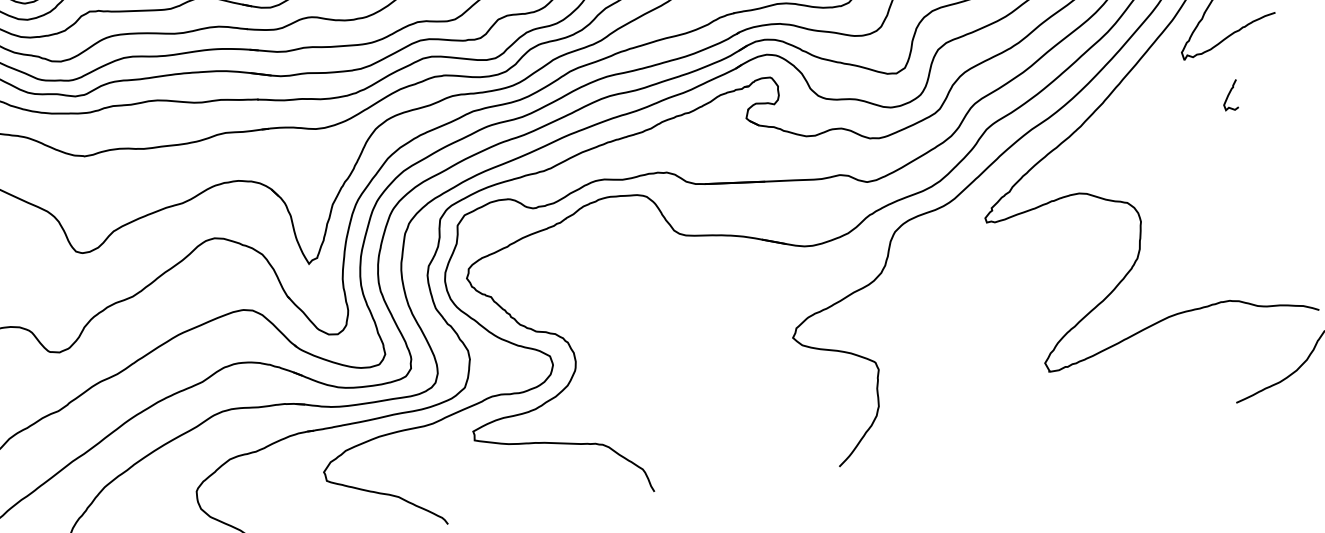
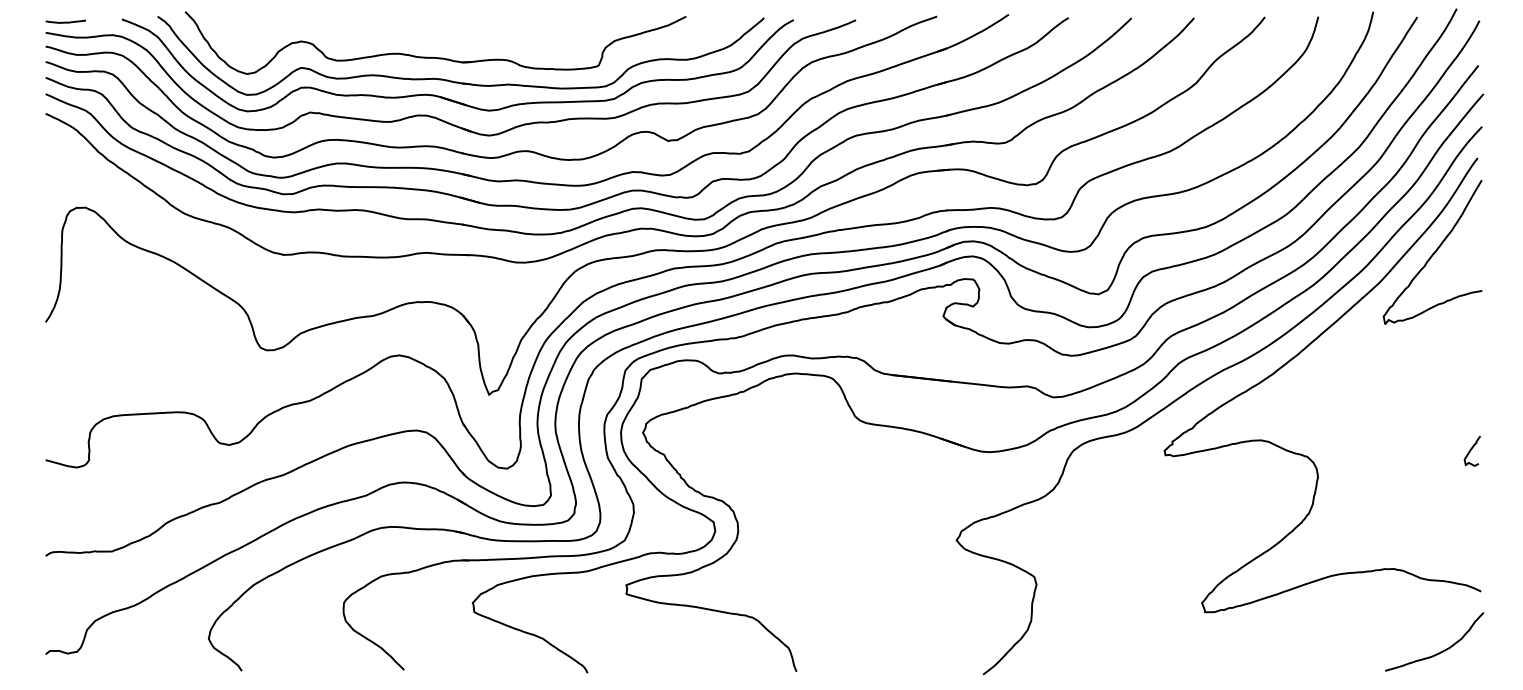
curve: (1229, 95) -> (1471, 450), moved

